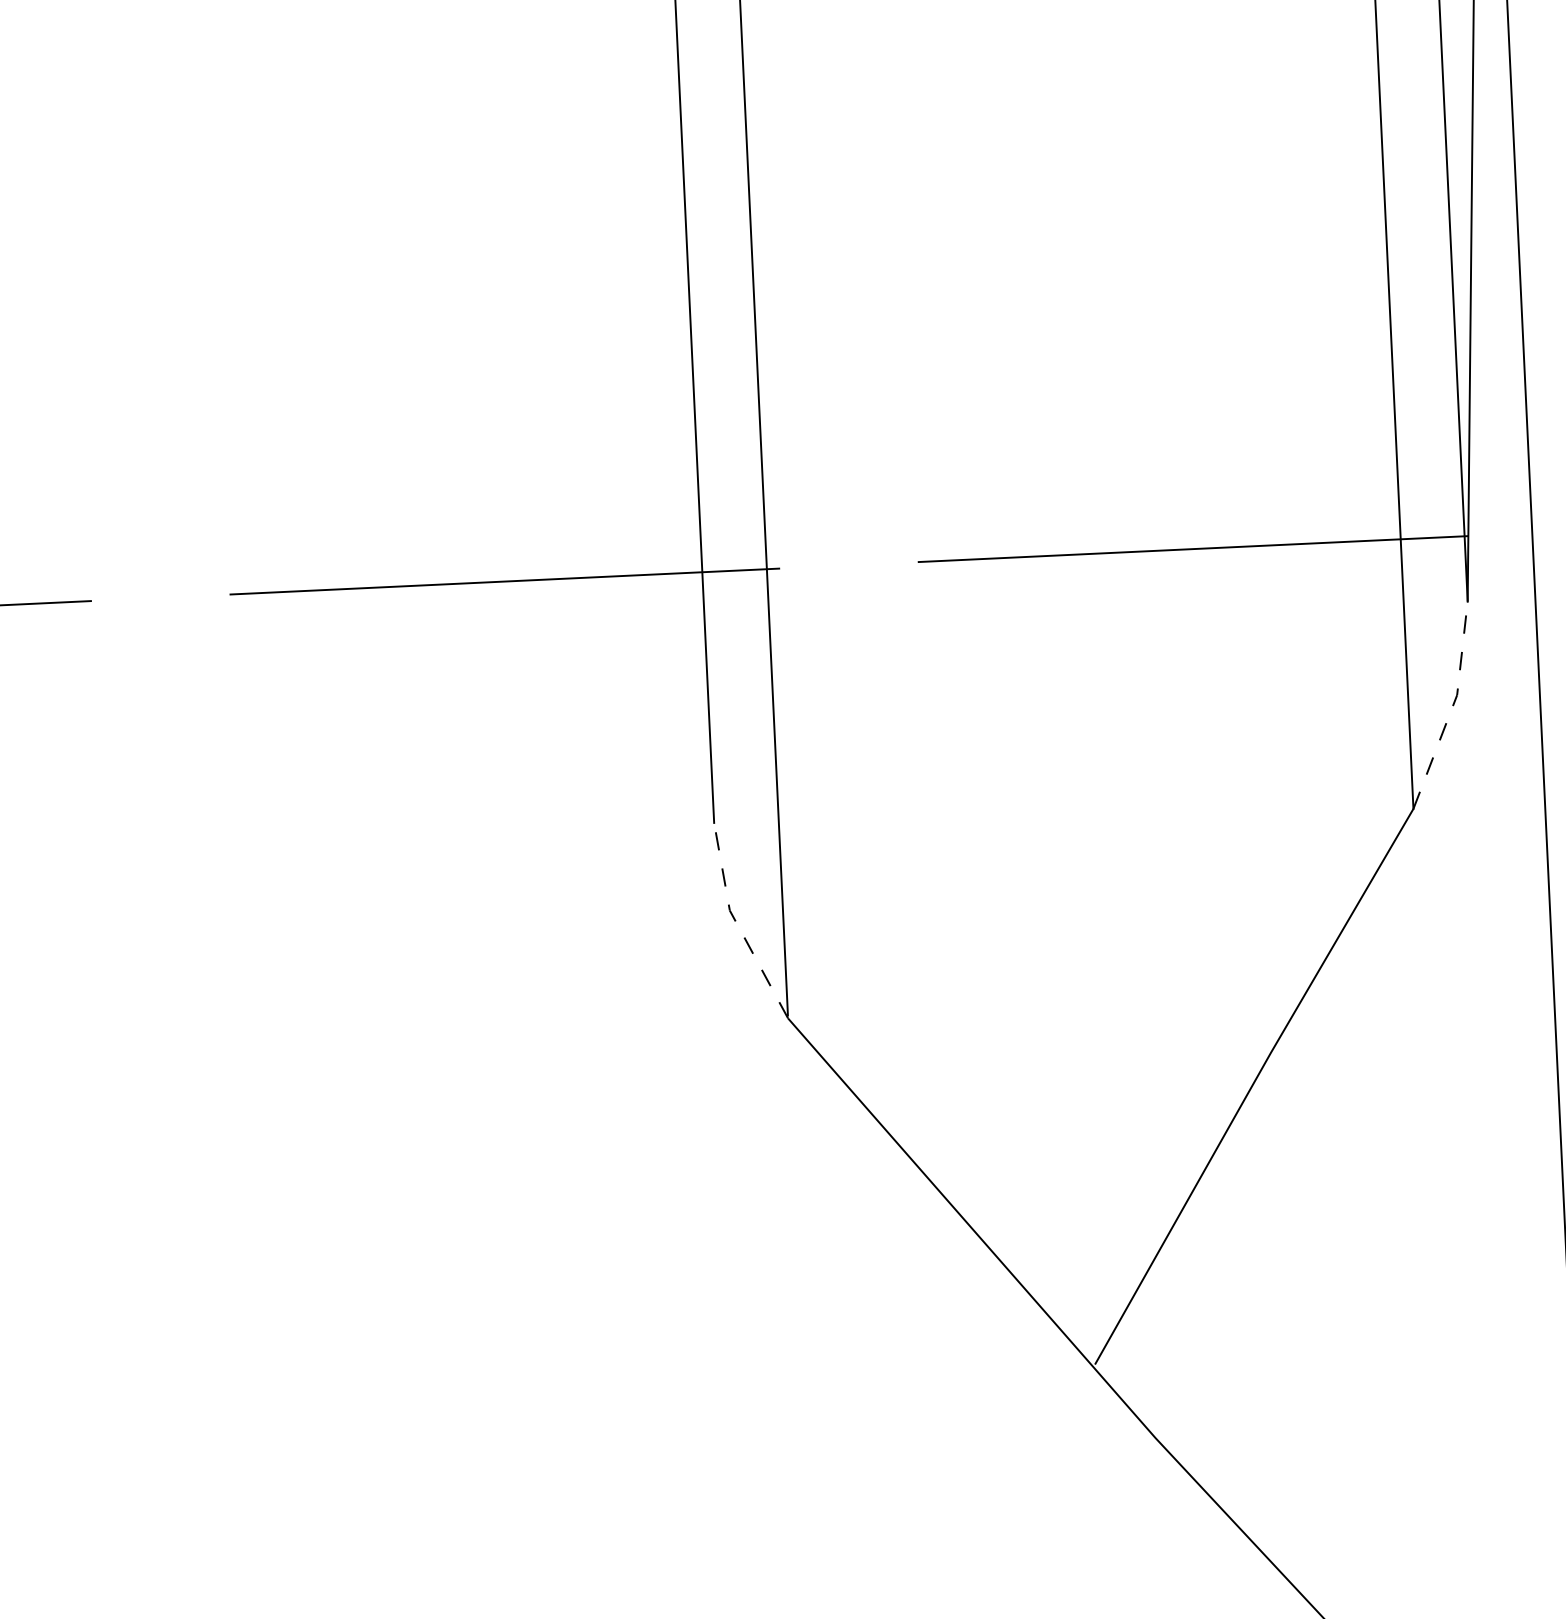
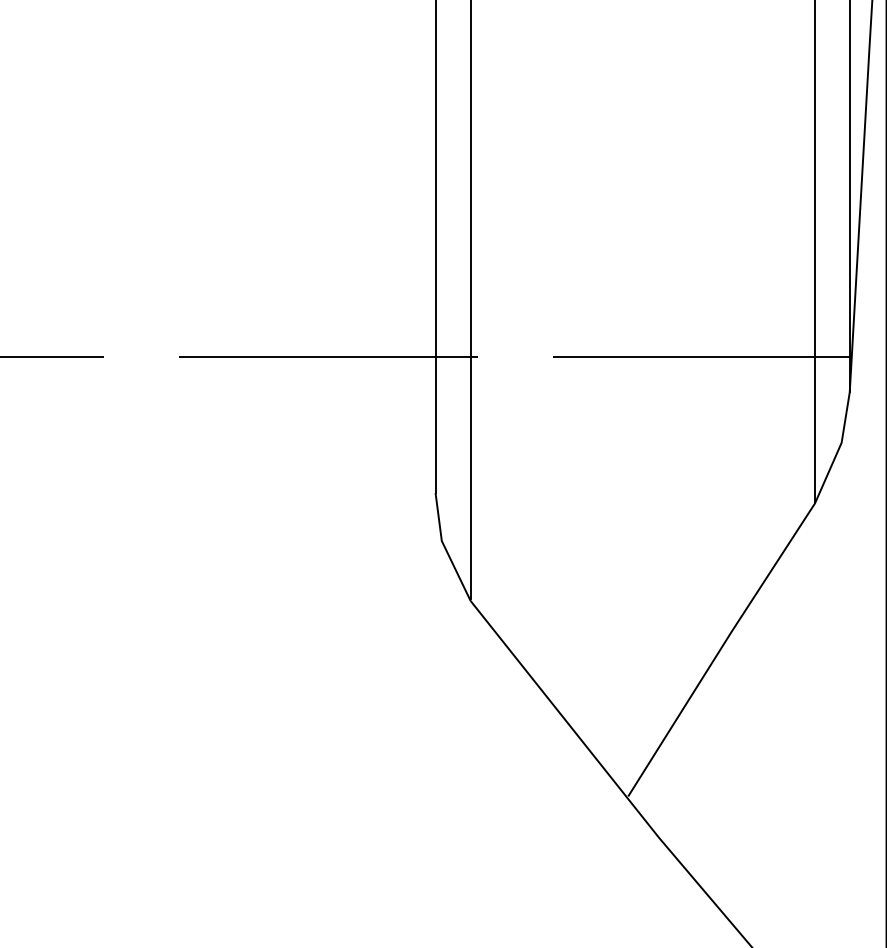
line: (1451, 707) -> (838, 449), dashed -> solid
line: (737, 924) -> (445, 548), dashed -> solid

